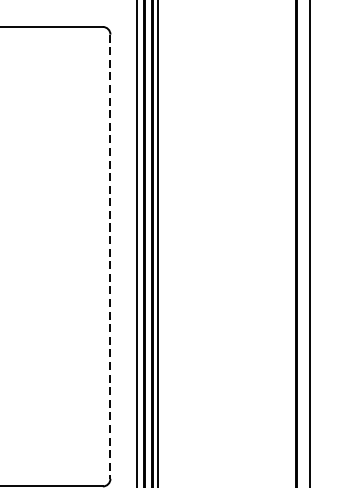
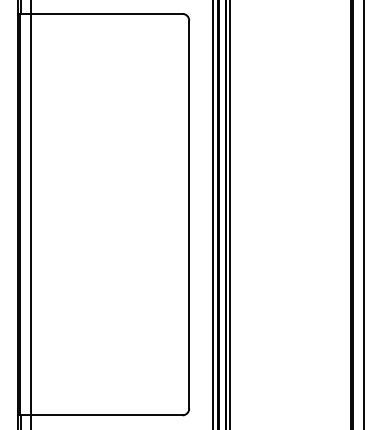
line: (110, 257) -> (189, 215), dashed -> solid

